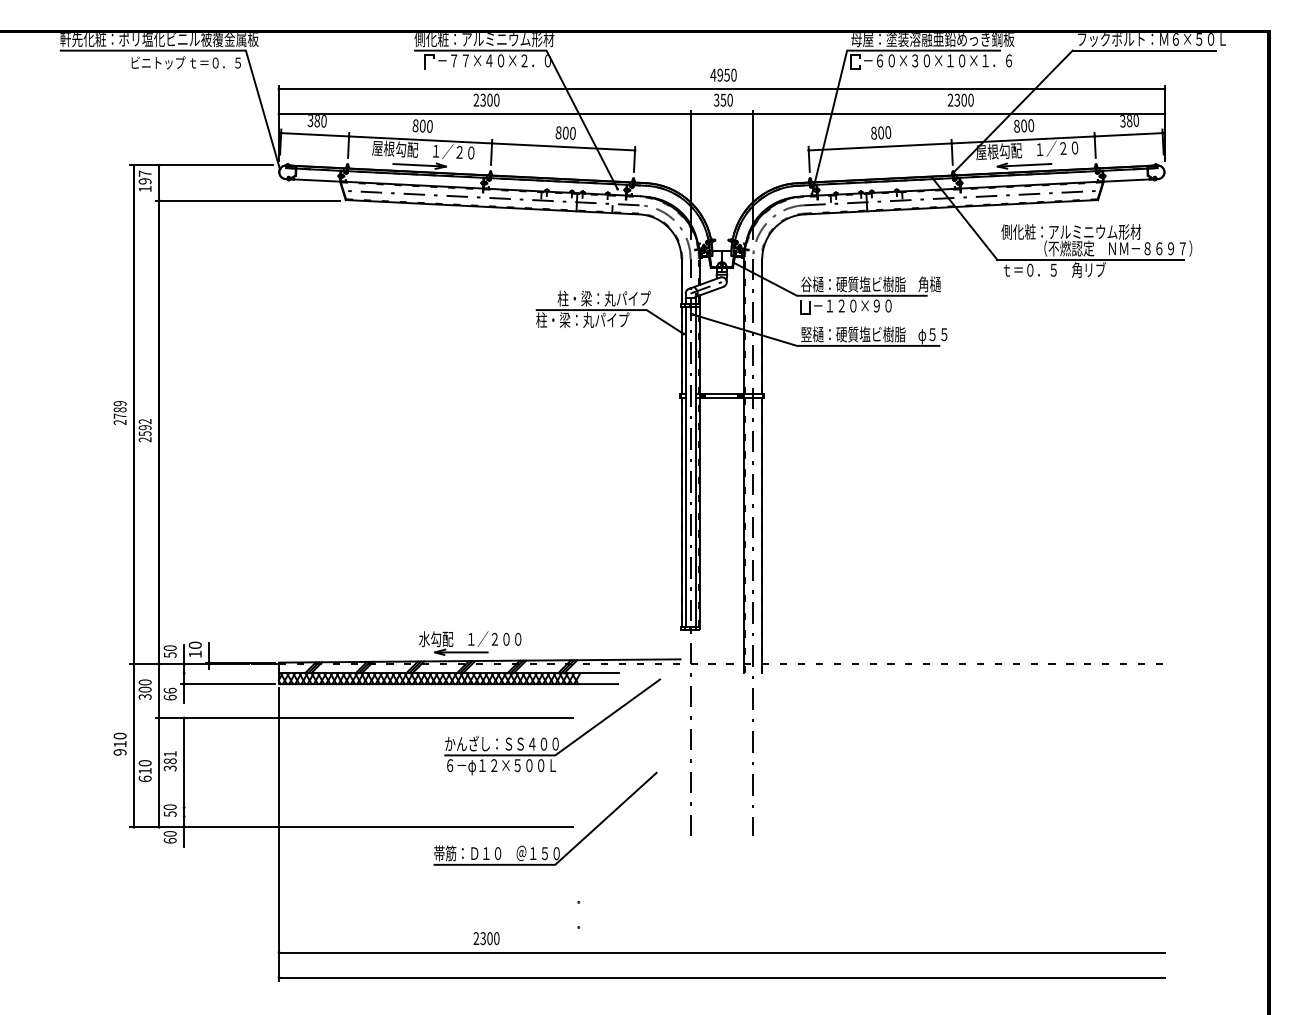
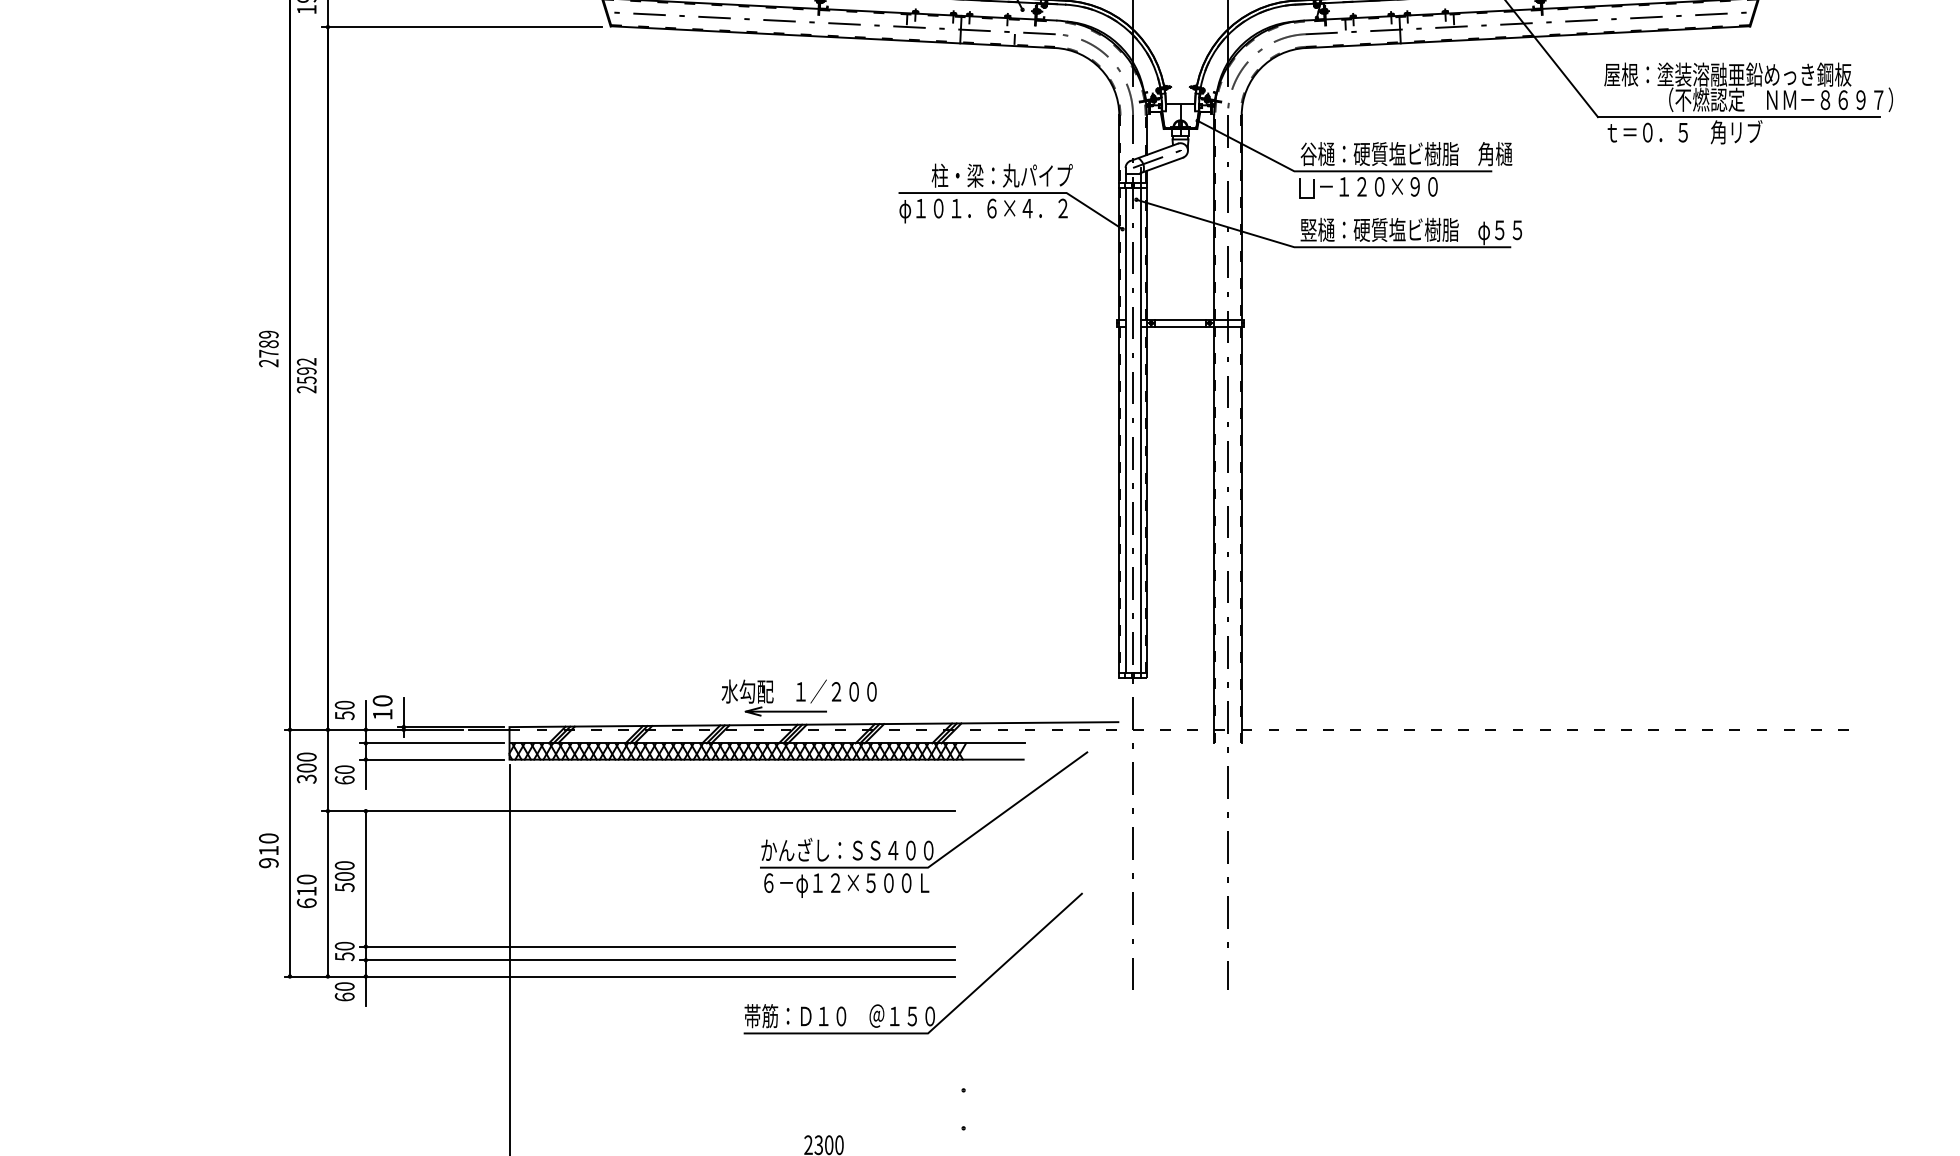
text: (1082, 231) -> (1726, 73), 側化粧：アルミニウム形材 -> 屋根：塗装溶融亜鉛めっき鋼板
text: (591, 321) -> (982, 210), 柱・梁：丸パイプ -> φ１０１．６×４．２
line: (227, 673) -> (431, 743), added
text: (169, 690) -> (343, 769), 66 -> 60
text: (169, 761) -> (343, 876), 381 -> 500
line: (376, 807) -> (657, 946), added
line: (376, 816) -> (657, 960), added

